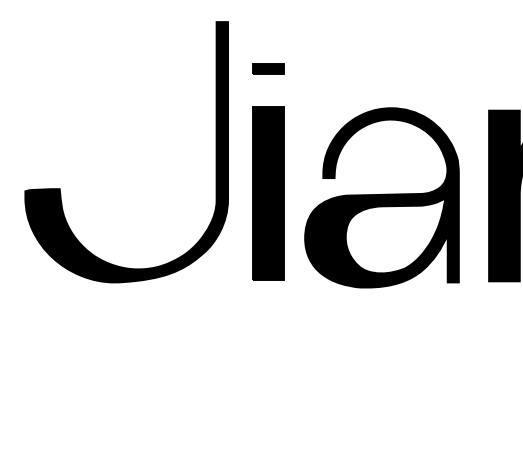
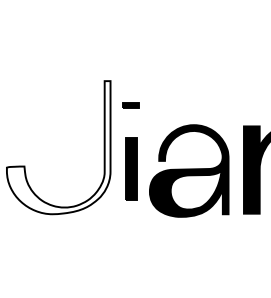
fill: (126, 151) -> (58, 147), removed
part: (267, 192) -> (130, 168), size x0.7

